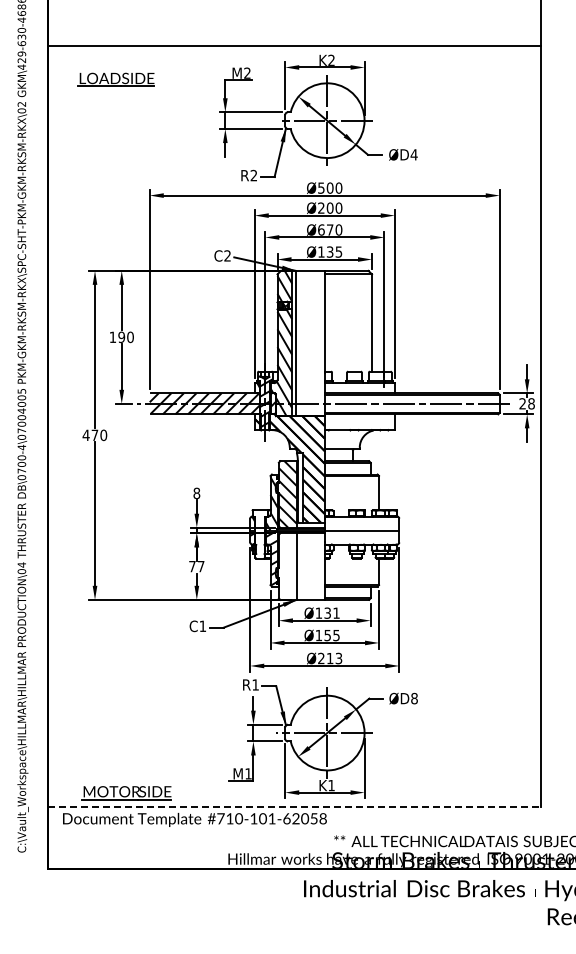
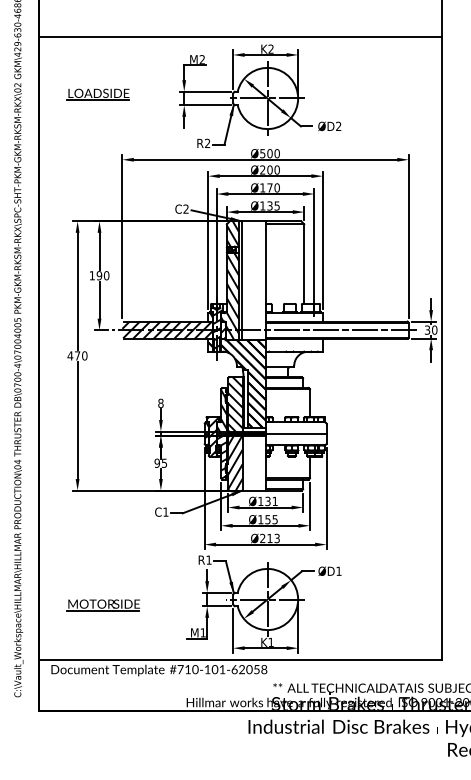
part: (115, 79) -> (97, 94), moved
text: (413, 154) -> (338, 126), ØD4 -> ØD2
text: (321, 229) -> (262, 187), Ø670 -> Ø170
text: (526, 403) -> (430, 329), 28 -> 30
hatch: (259, 534) -> (212, 437), added
text: (196, 566) -> (160, 463), 77 -> 95
hatch: (287, 566) -> (235, 463), added
text: (414, 698) -> (338, 571), ØD8 -> ØD1
part: (126, 793) -> (103, 605), moved
line: (294, 806) -> (240, 659), dashed -> solid

